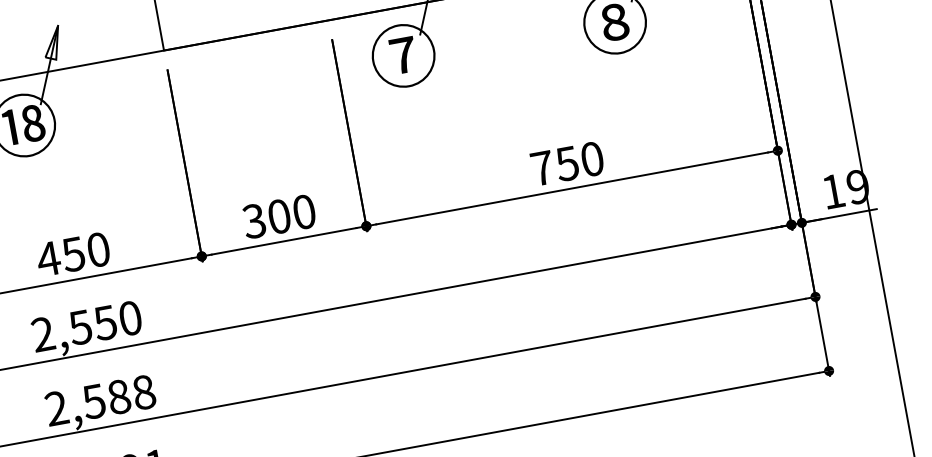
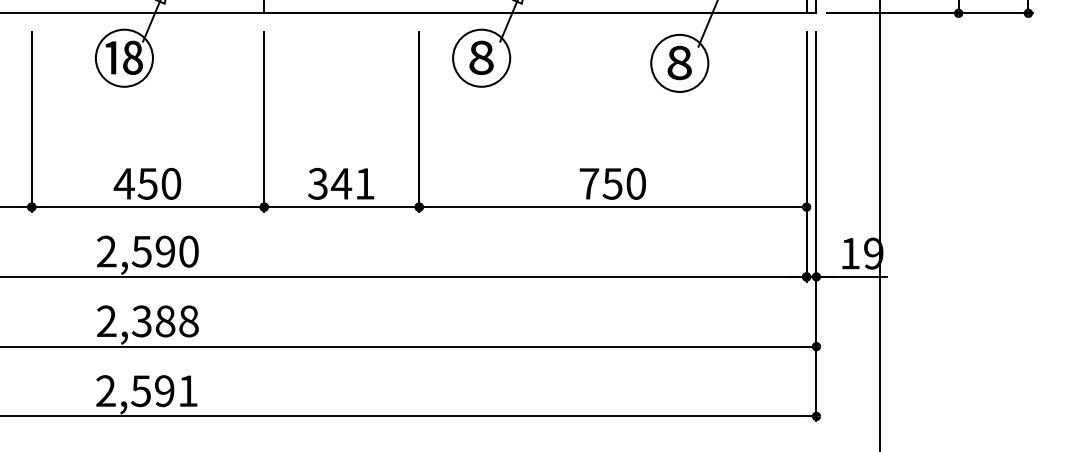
text: (403, 55) -> (481, 57), ⑦ -> ⑧
text: (290, 214) -> (352, 183), 300 -> 341
text: (105, 322) -> (165, 251), 2,550 -> 2,590
text: (93, 400) -> (141, 320), 2,588 -> 2,388

